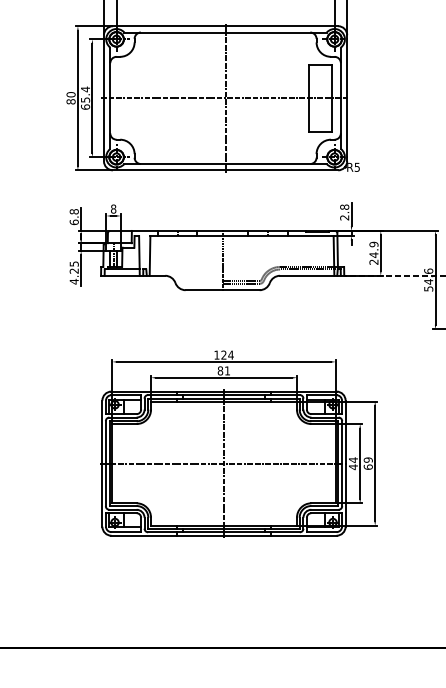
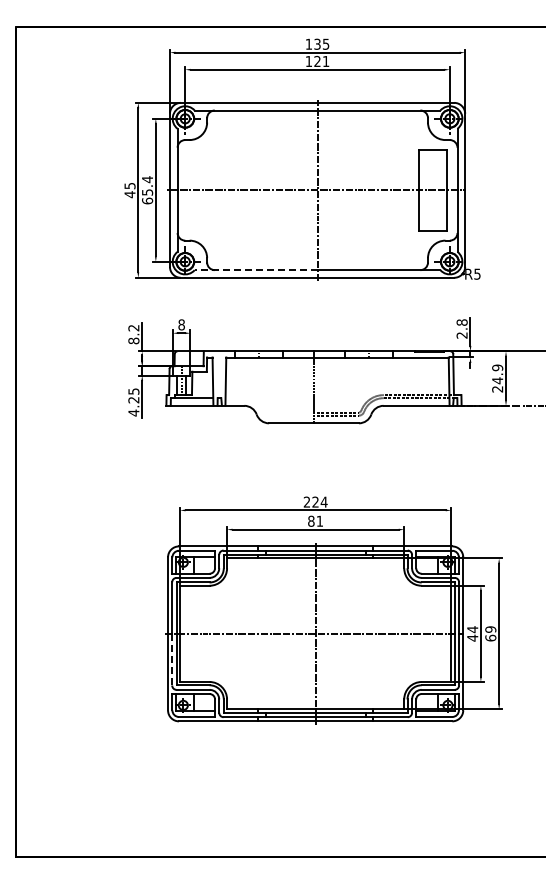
text: (70, 98) -> (129, 190), 80 -> 45
line: (174, 164) -> (255, 270), solid -> dashed
text: (73, 217) -> (133, 334), 6.8 -> 8.2
text: (216, 354) -> (306, 501), 124 -> 224
line: (106, 484) -> (172, 659), solid -> dashed

